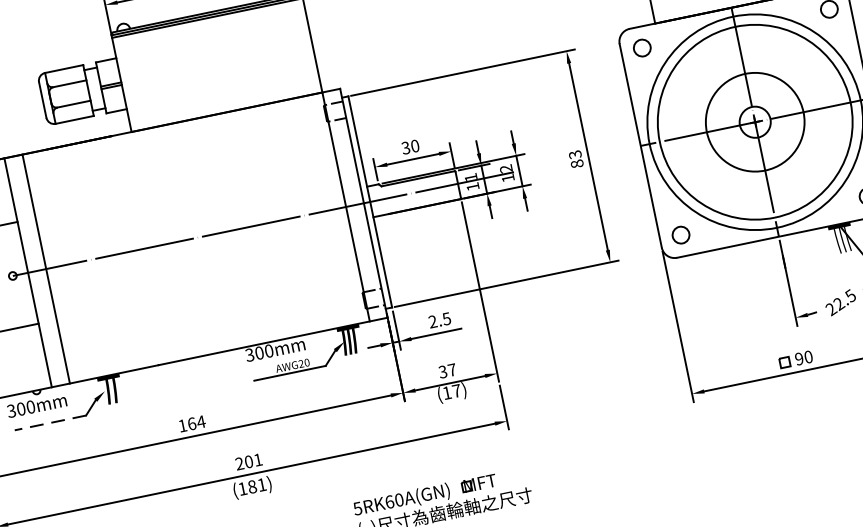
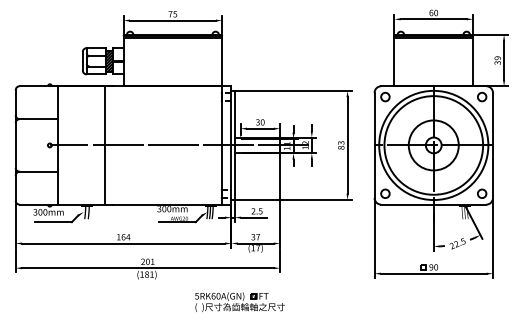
hatch: (94, 87) -> (109, 60), added
line: (46, 269) -> (105, 145), moved
line: (48, 423) -> (52, 222), dashed -> solid

